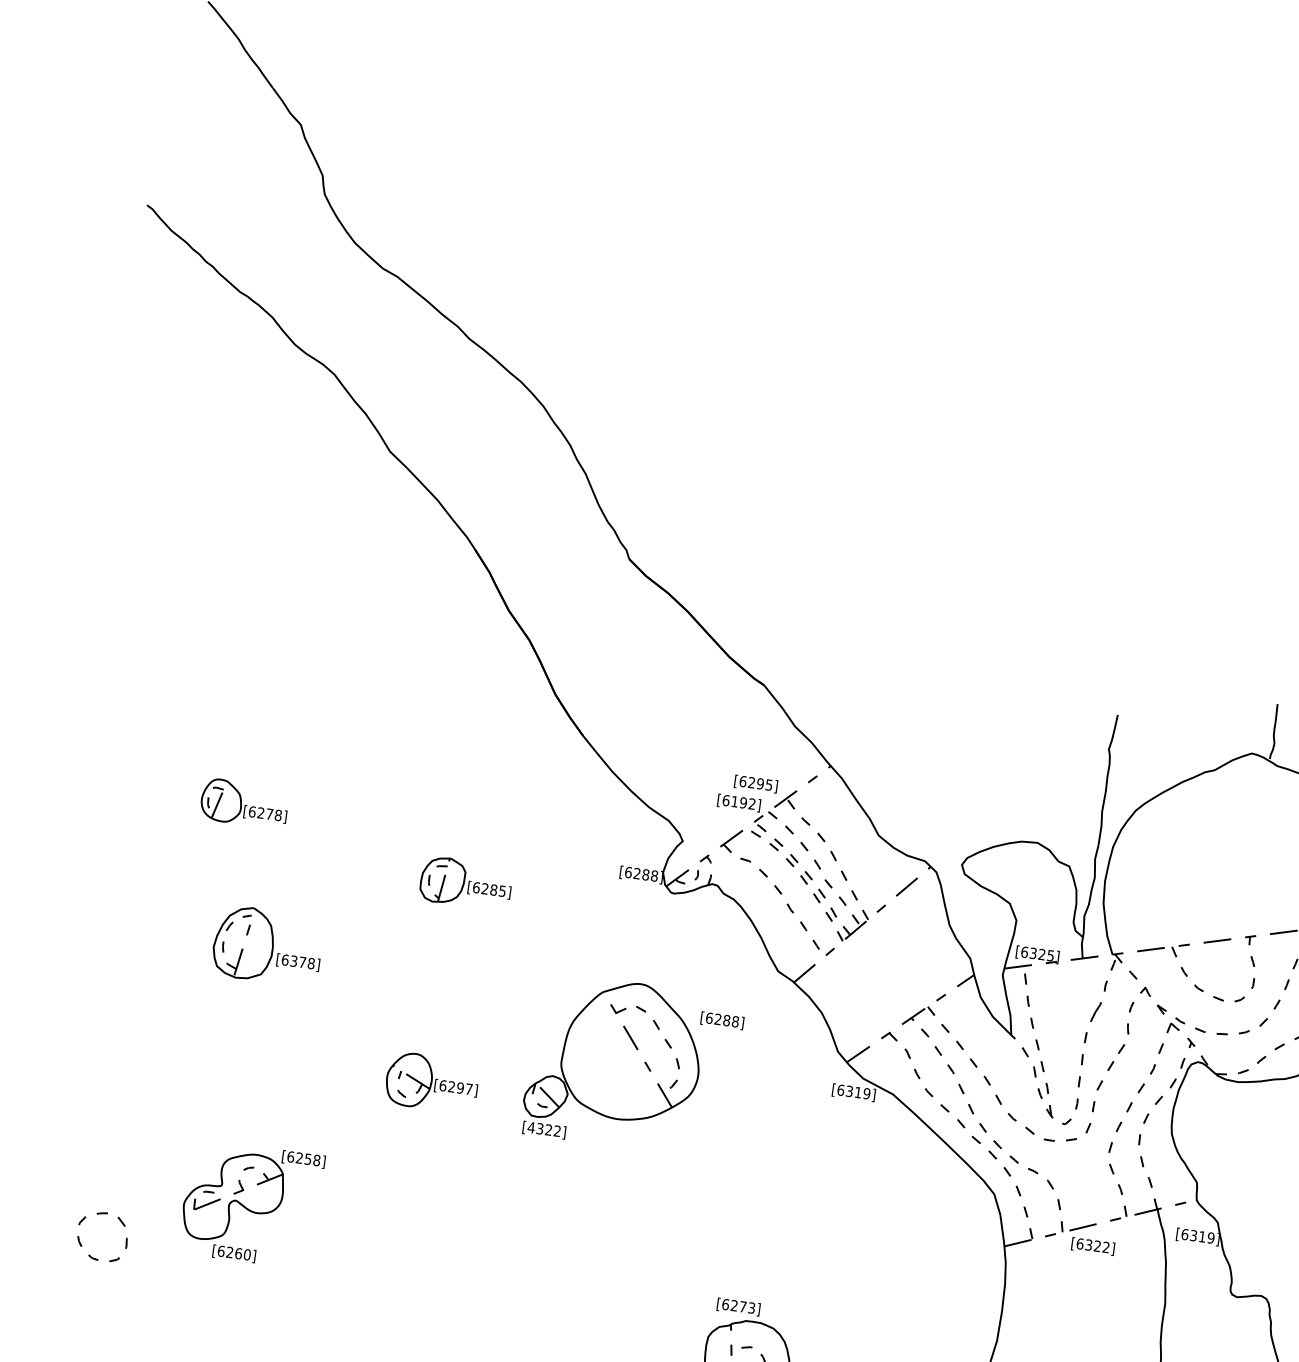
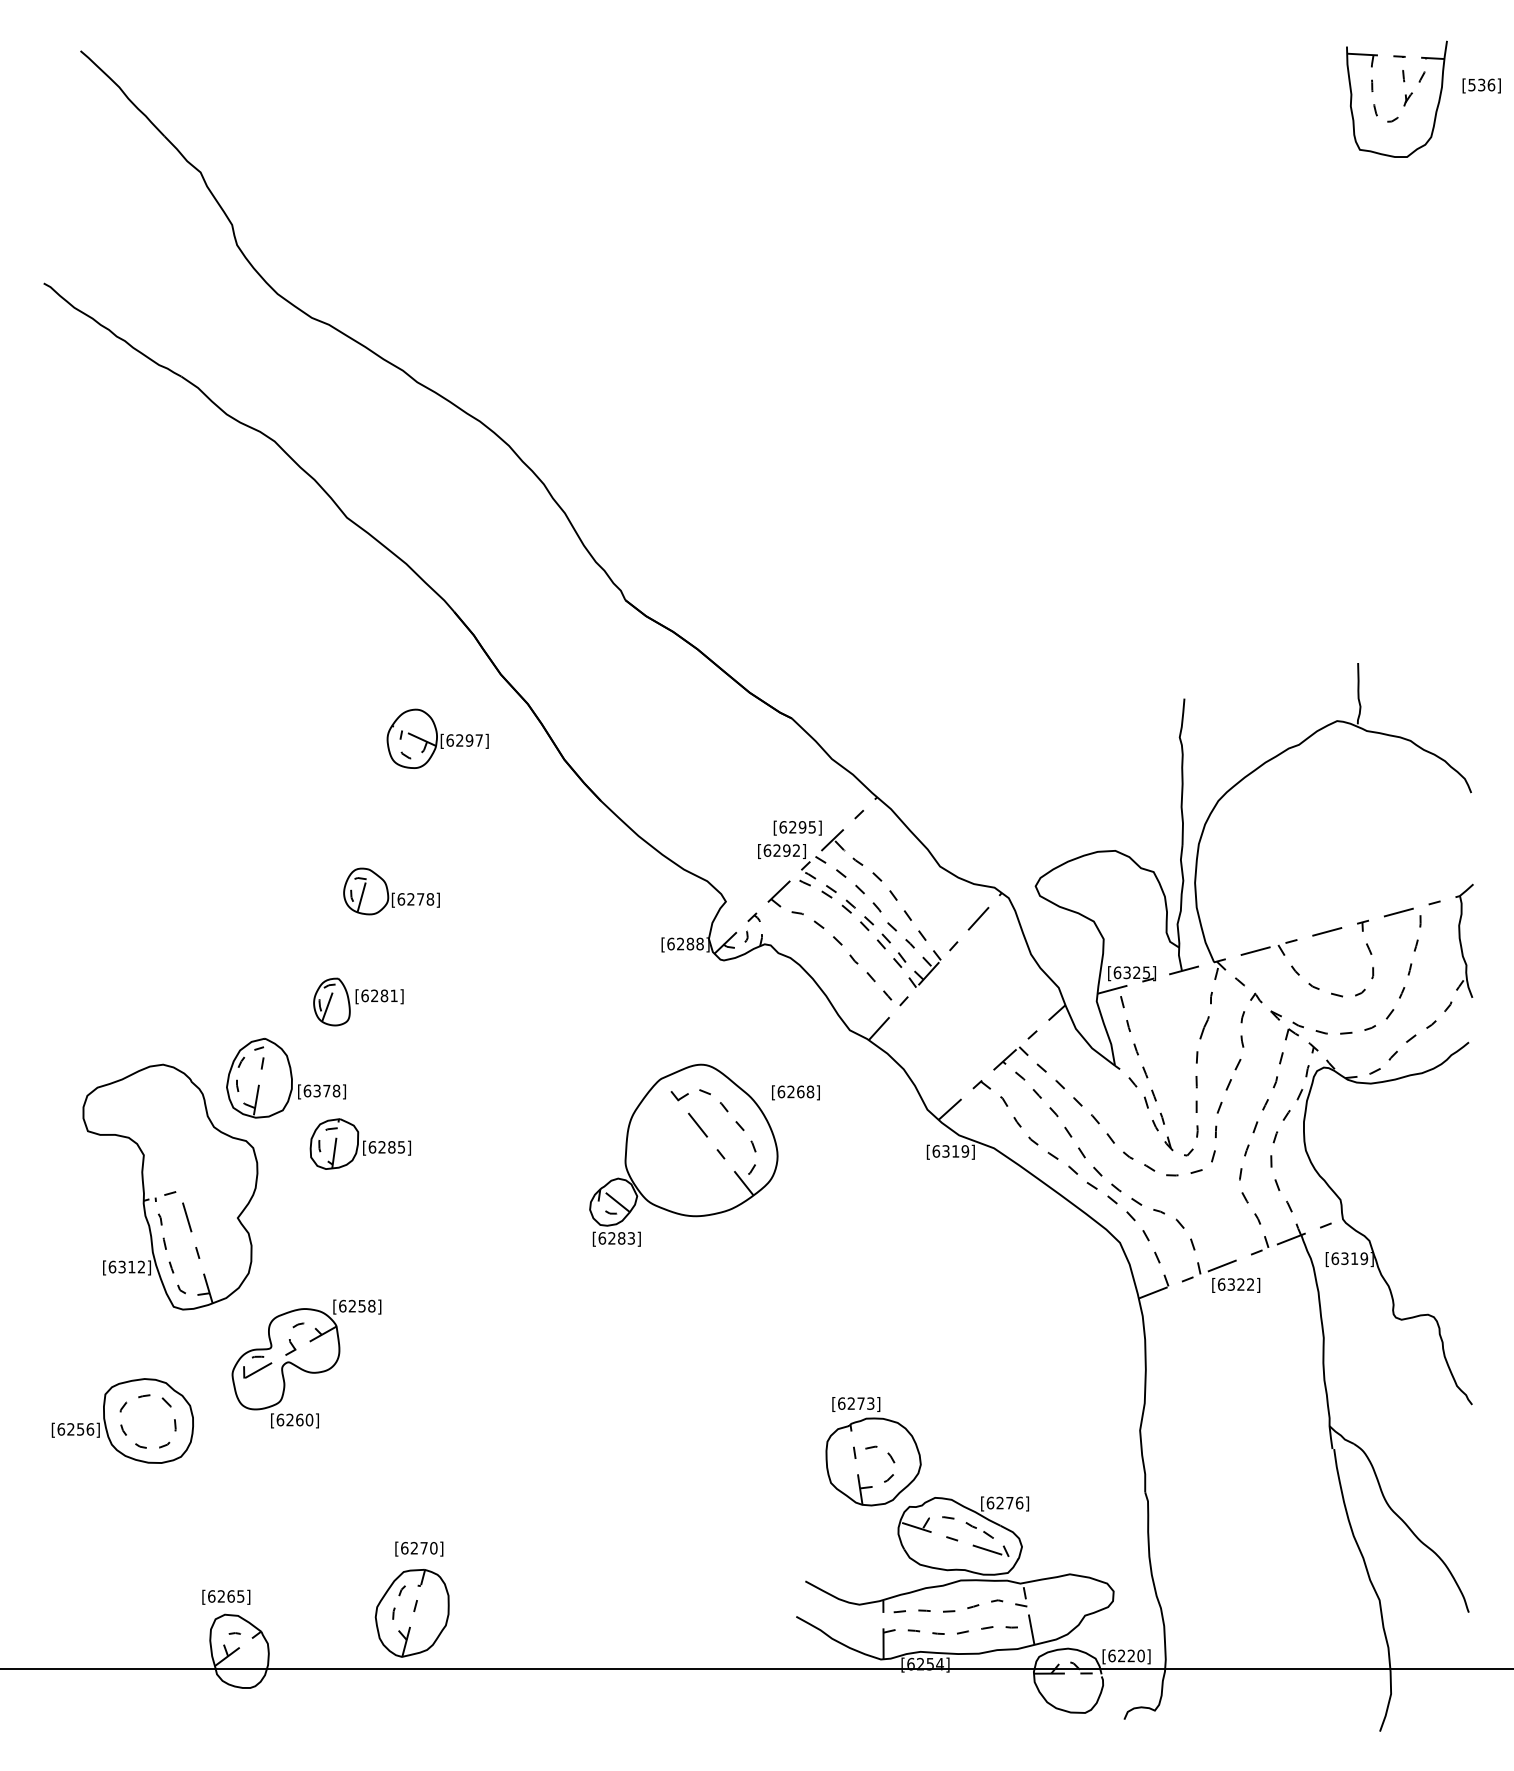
text: (734, 801) -> (776, 850), [6192] -> [6292]
part: (244, 803) -> (391, 891), moved
part: (465, 882) -> (359, 1143), moved
part: (341, 886) -> (358, 1001), added
text: (726, 1020) -> (800, 1091), [6288] -> [6268]
part: (151, 1028) -> (170, 1186), added
part: (431, 1082) -> (437, 738), moved
text: (544, 1129) -> (616, 1238), [4322] -> [6283]
part: (79, 1232) -> (122, 1420), added

